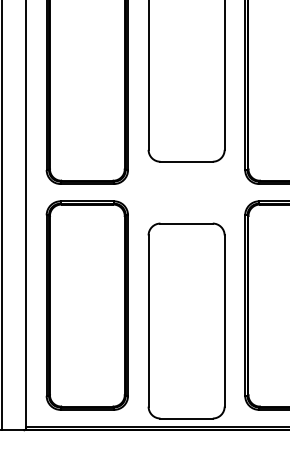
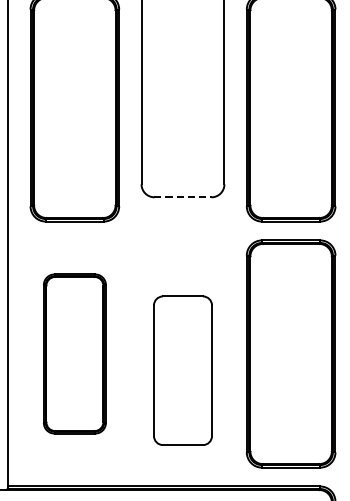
line: (187, 161) -> (183, 197), solid -> dashed
part: (87, 305) -> (74, 353), size x0.7
part: (186, 320) -> (182, 370), size x0.7

